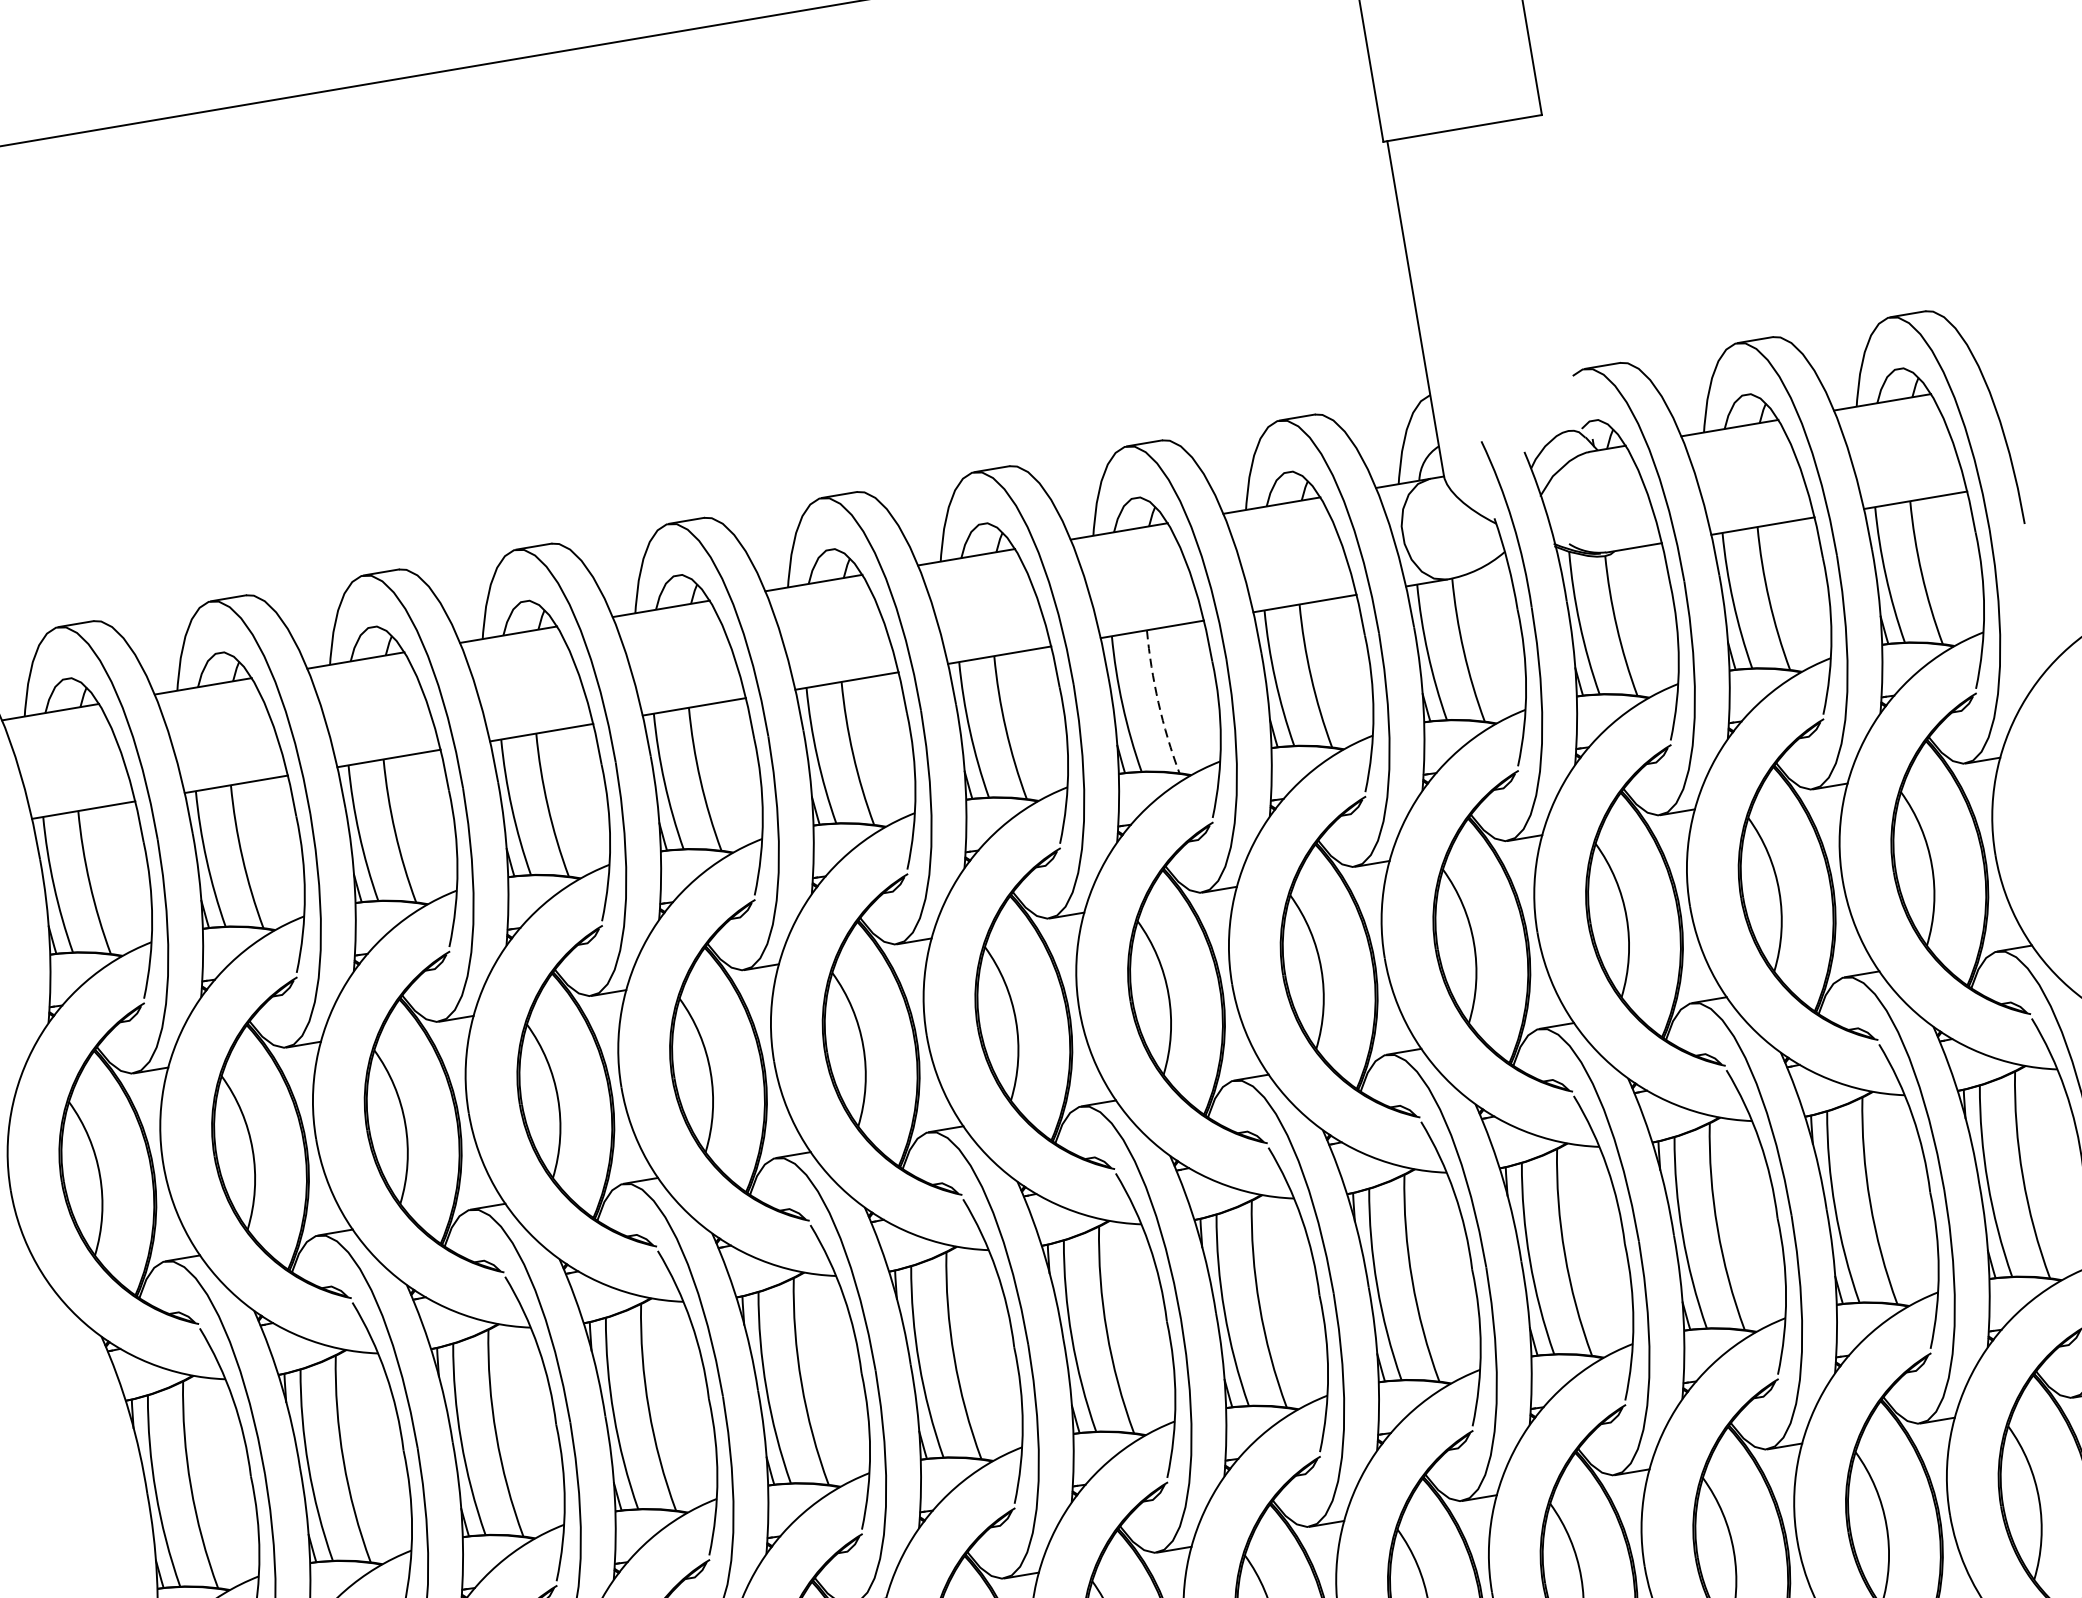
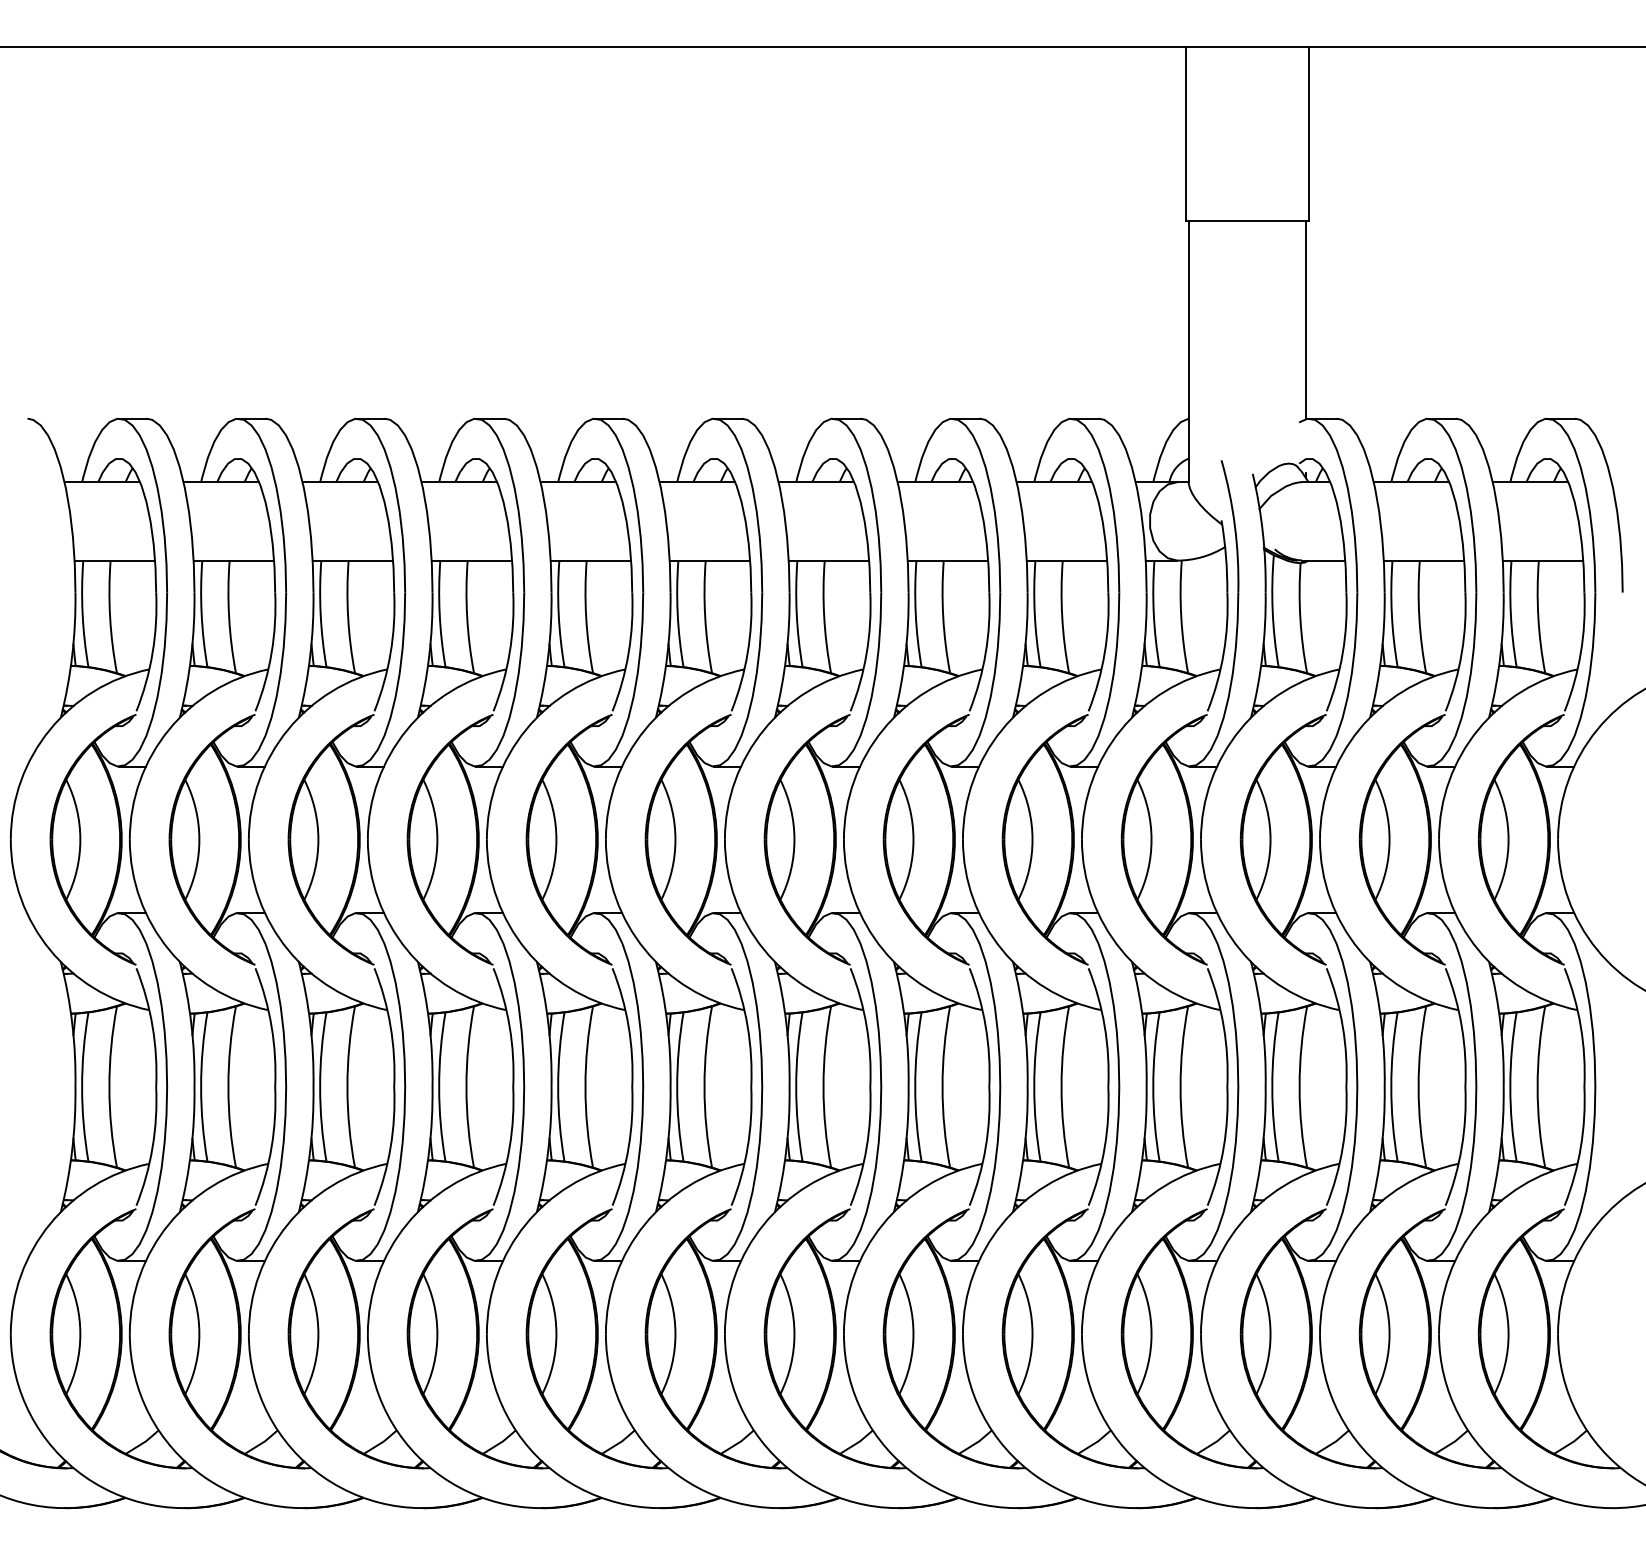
line: (1559, 242) -> (1306, 319), added
arc: (1158, 703) -> (943, 617), dashed -> solid

